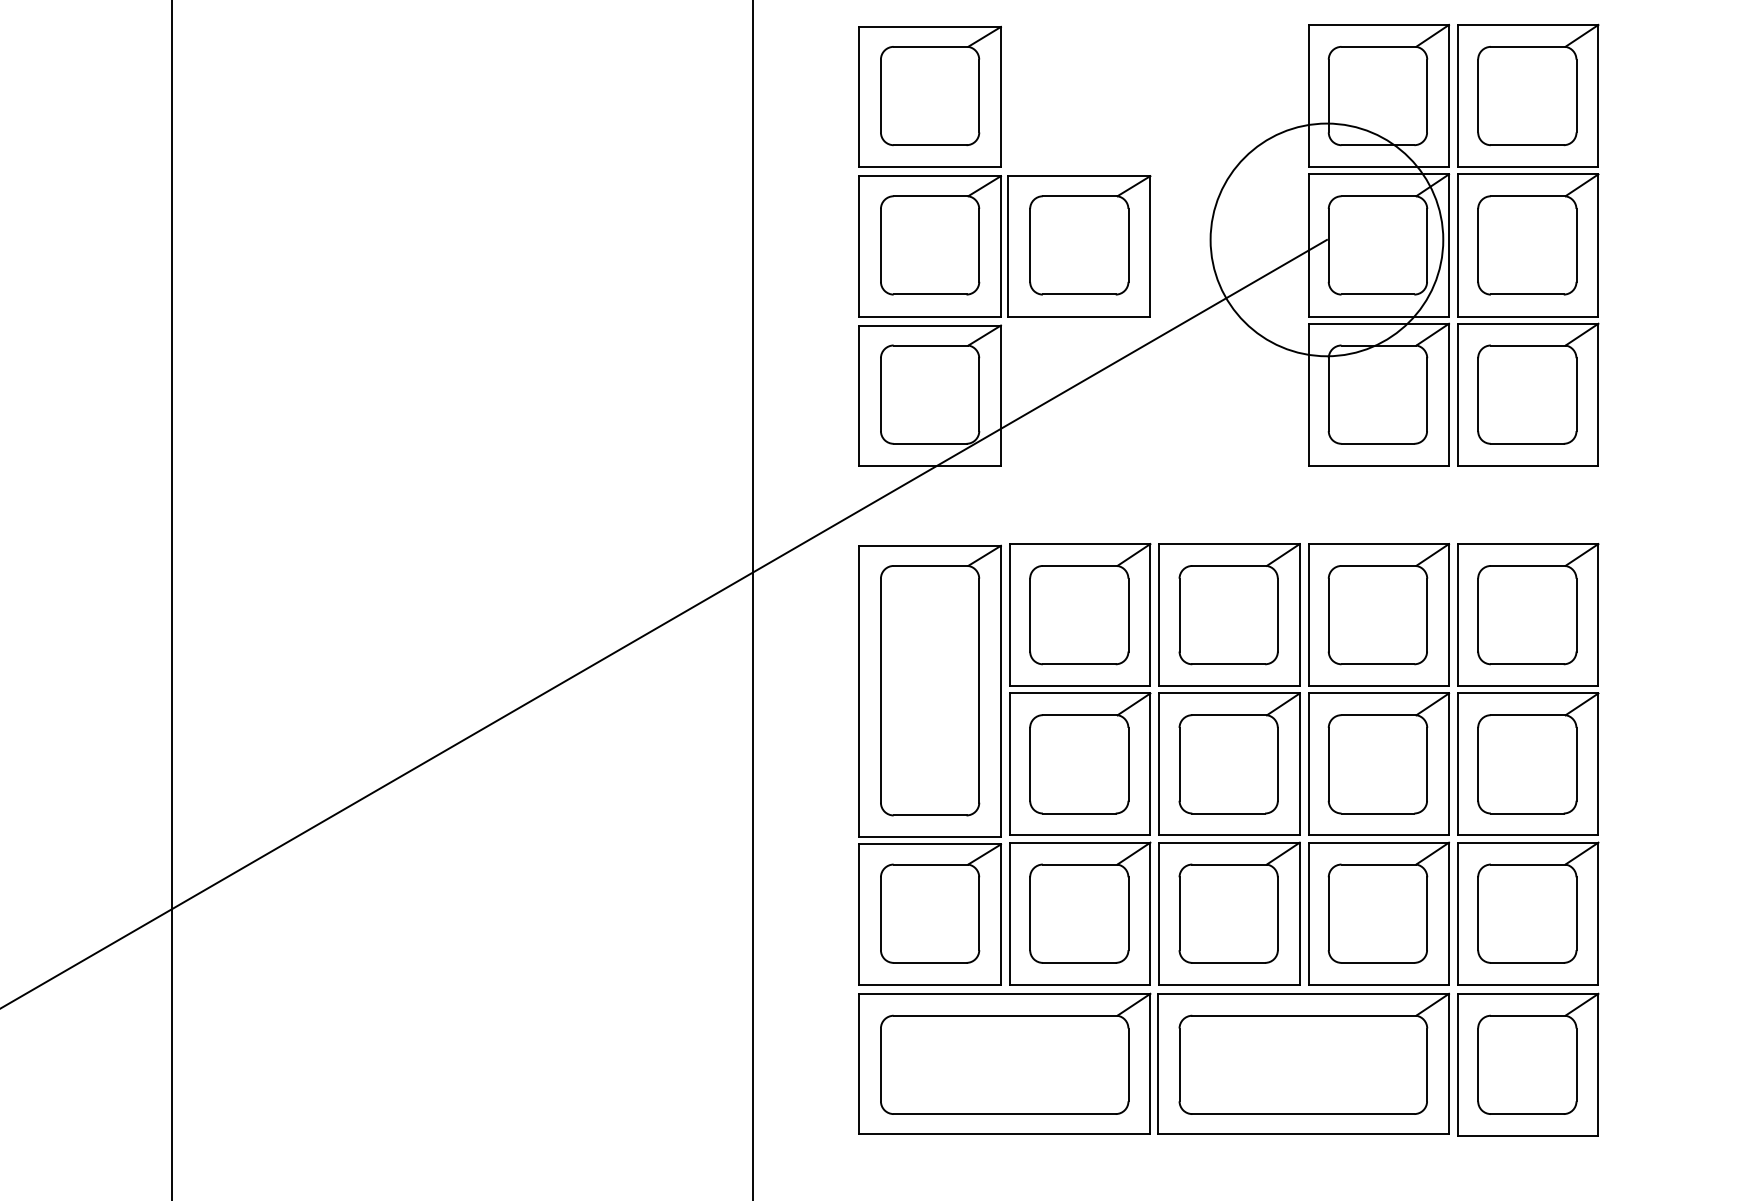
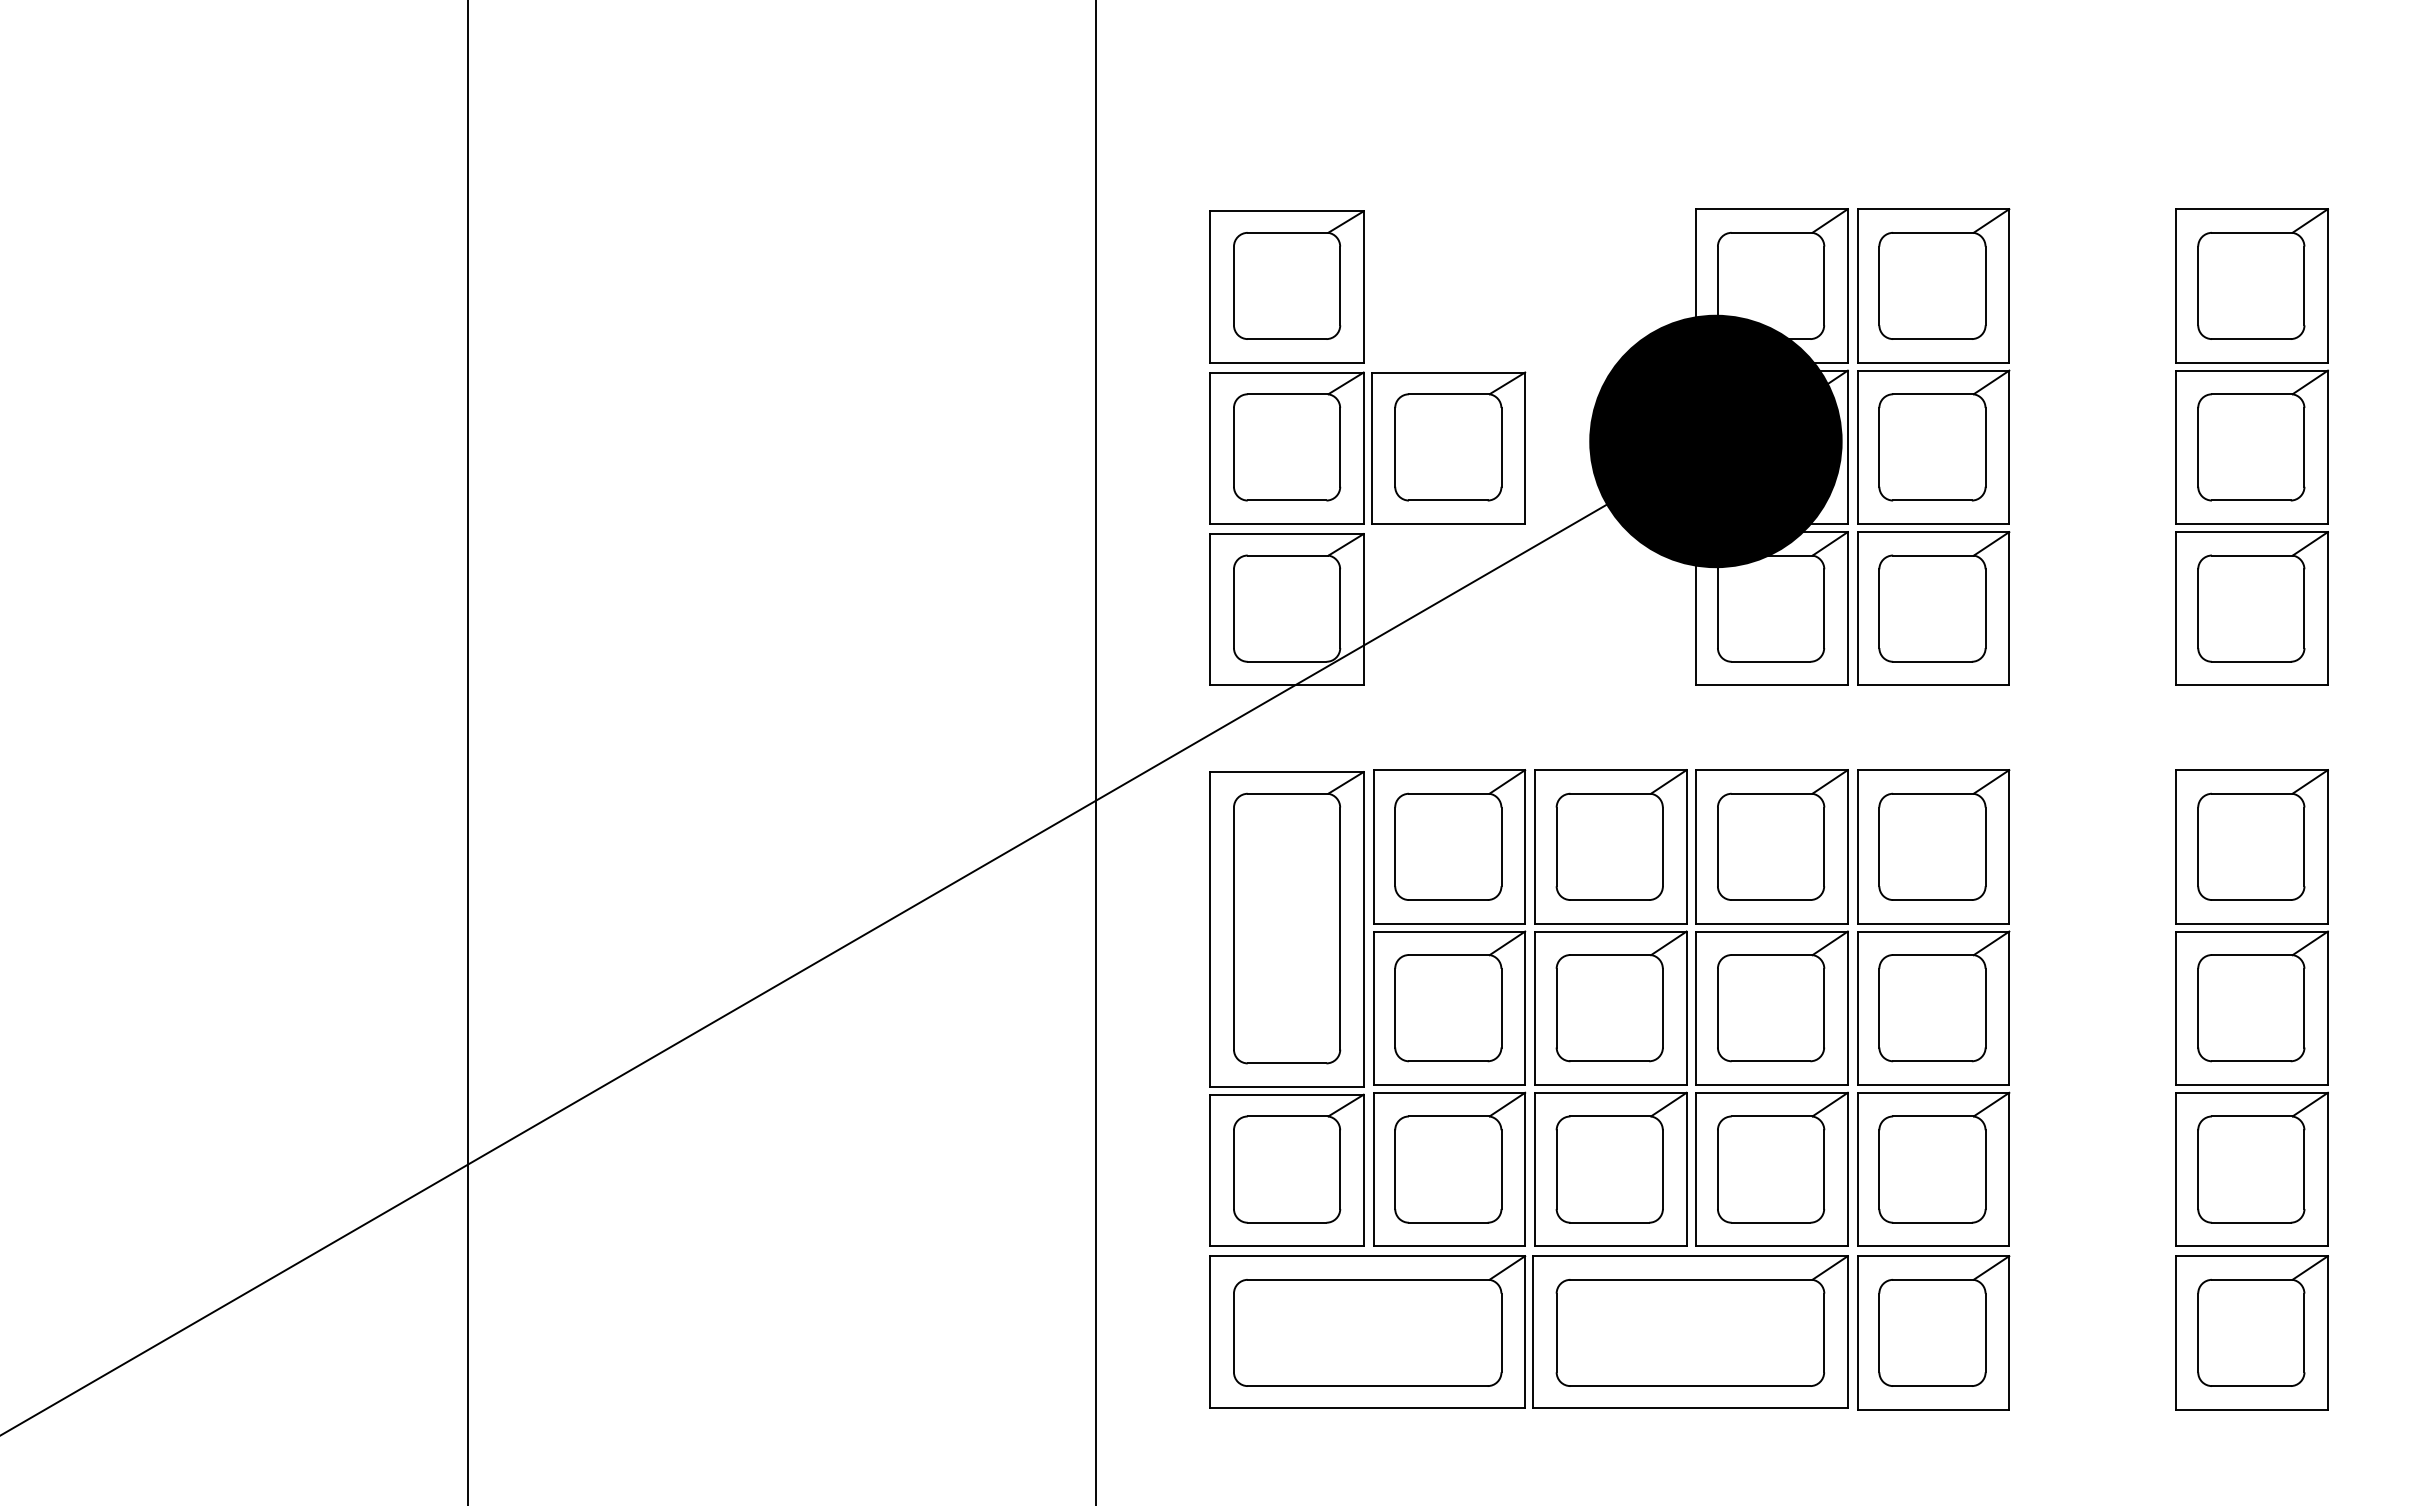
fill: (1326, 239) -> (1715, 441), added

